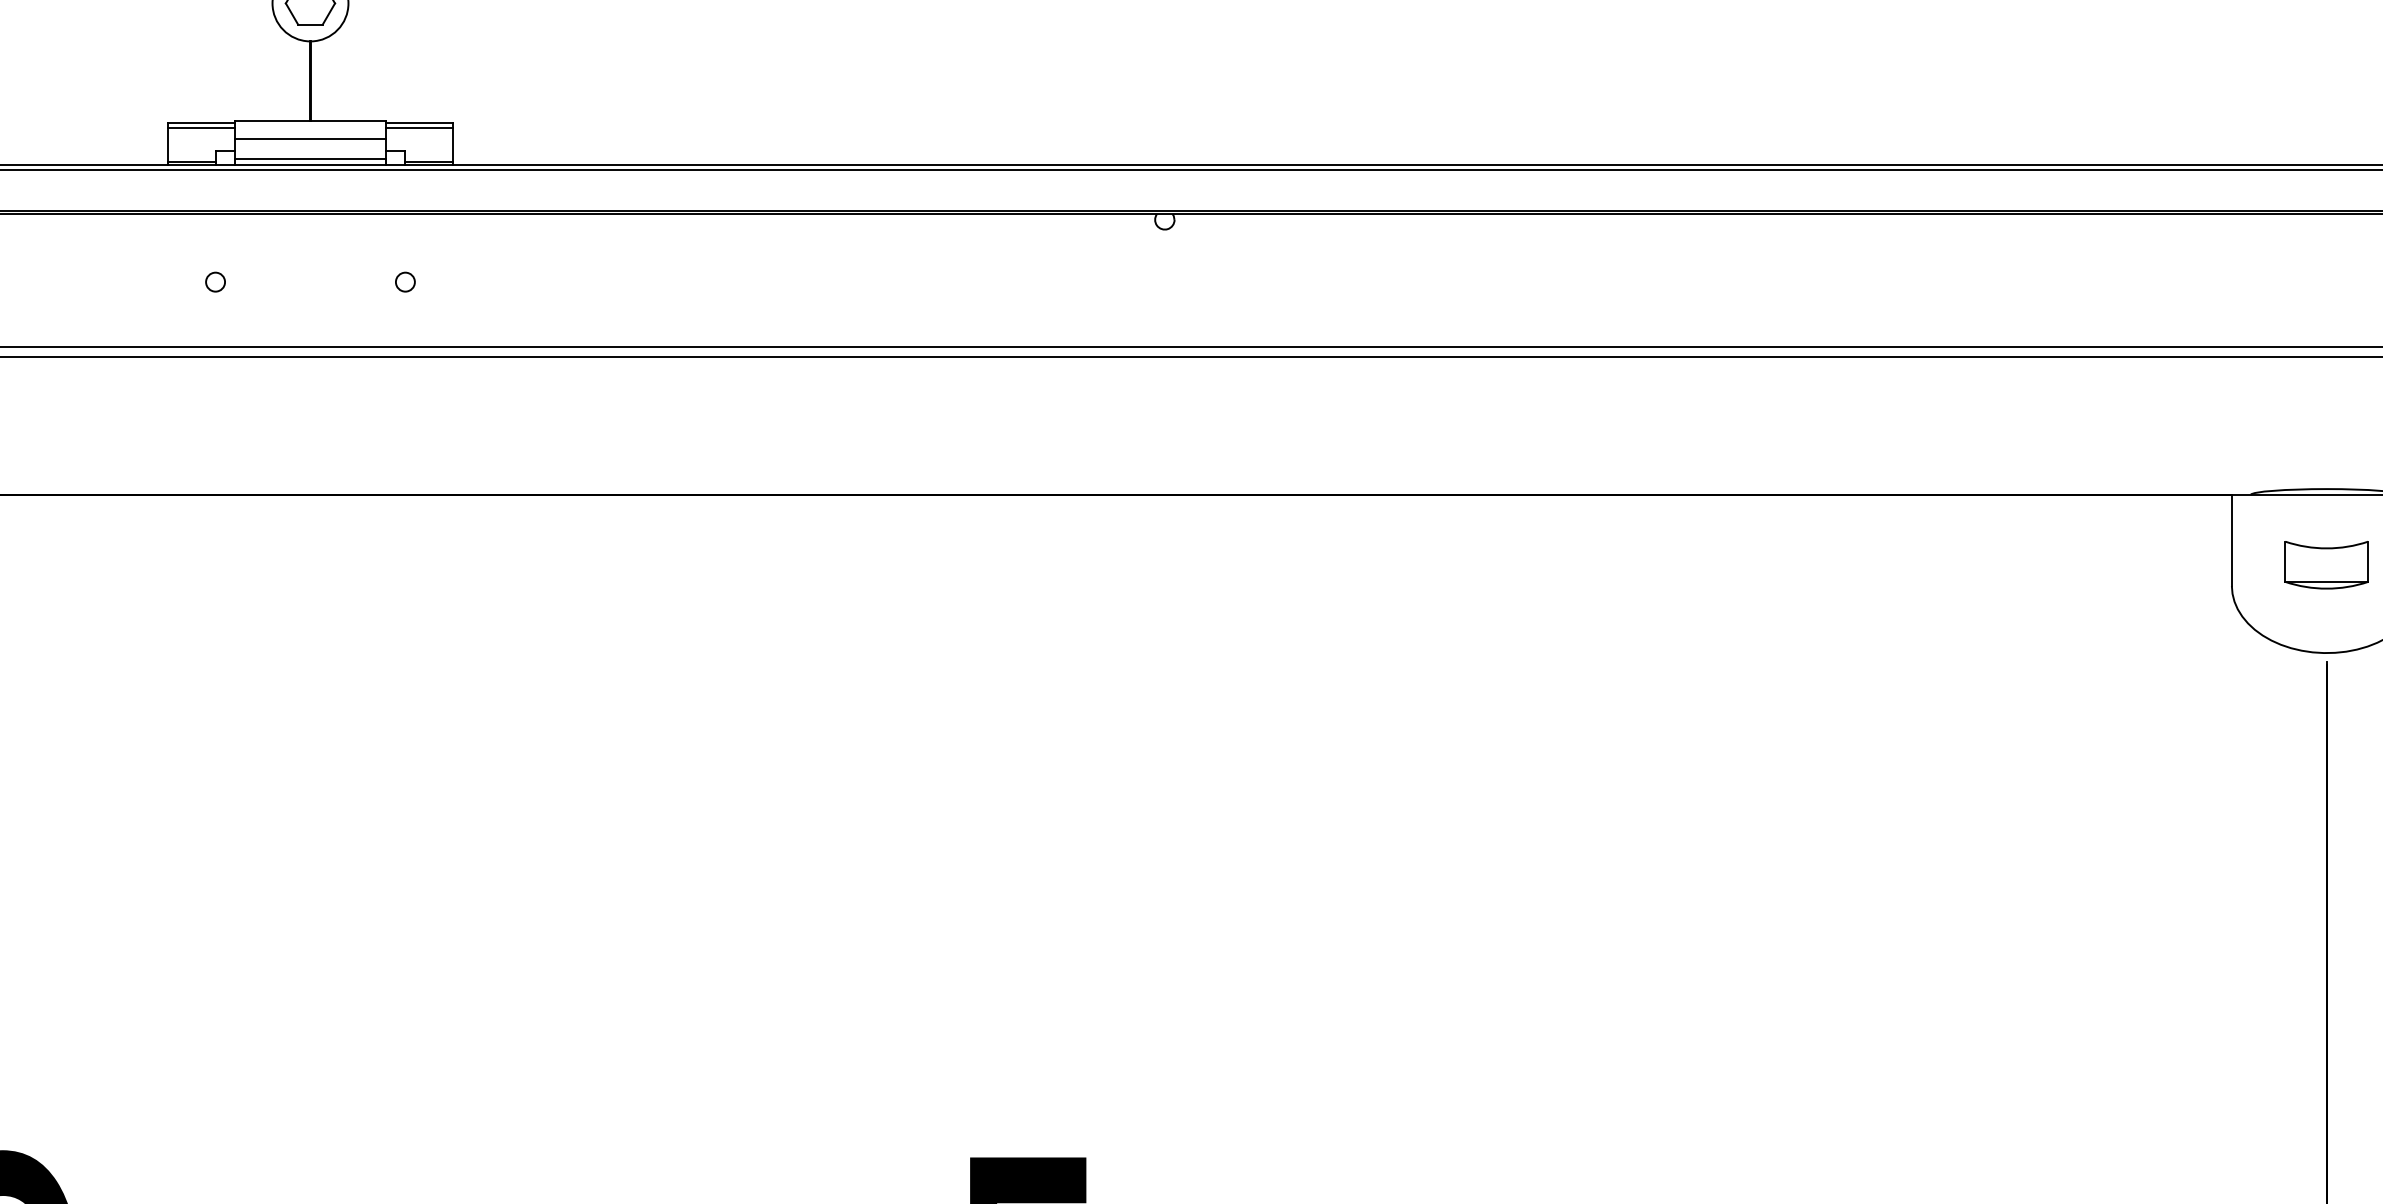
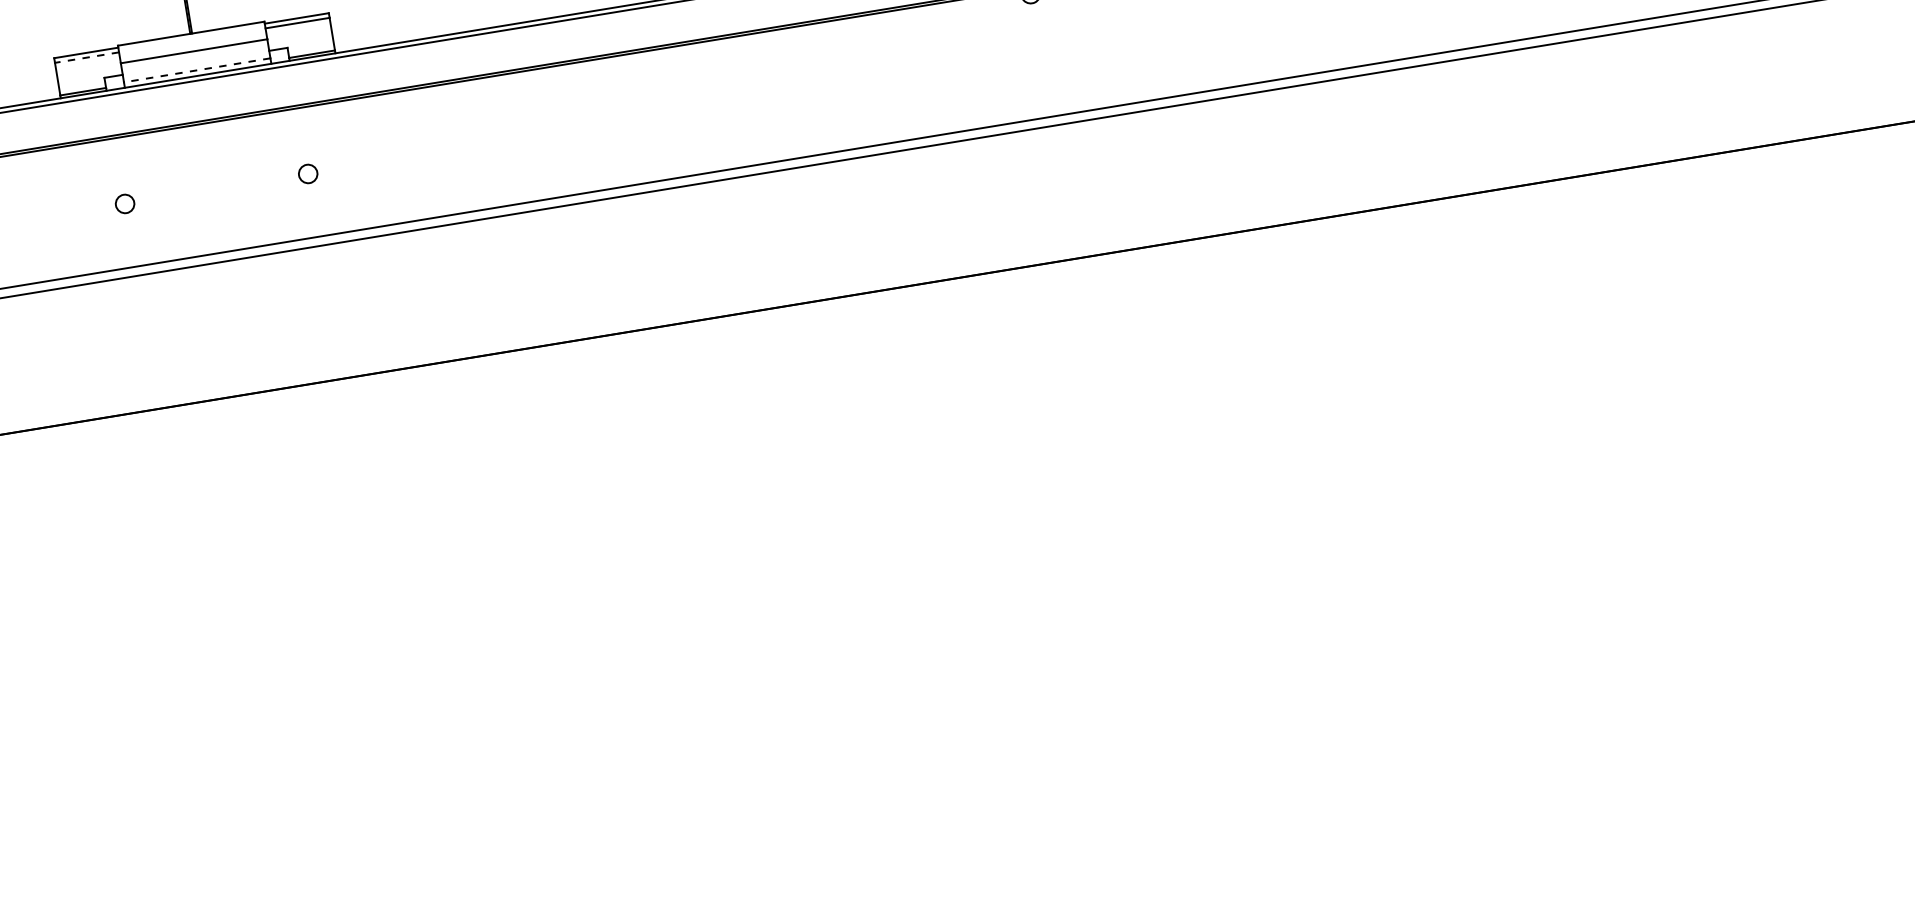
line: (200, 128) -> (86, 58), solid -> dashed
line: (310, 159) -> (197, 70), solid -> dashed

